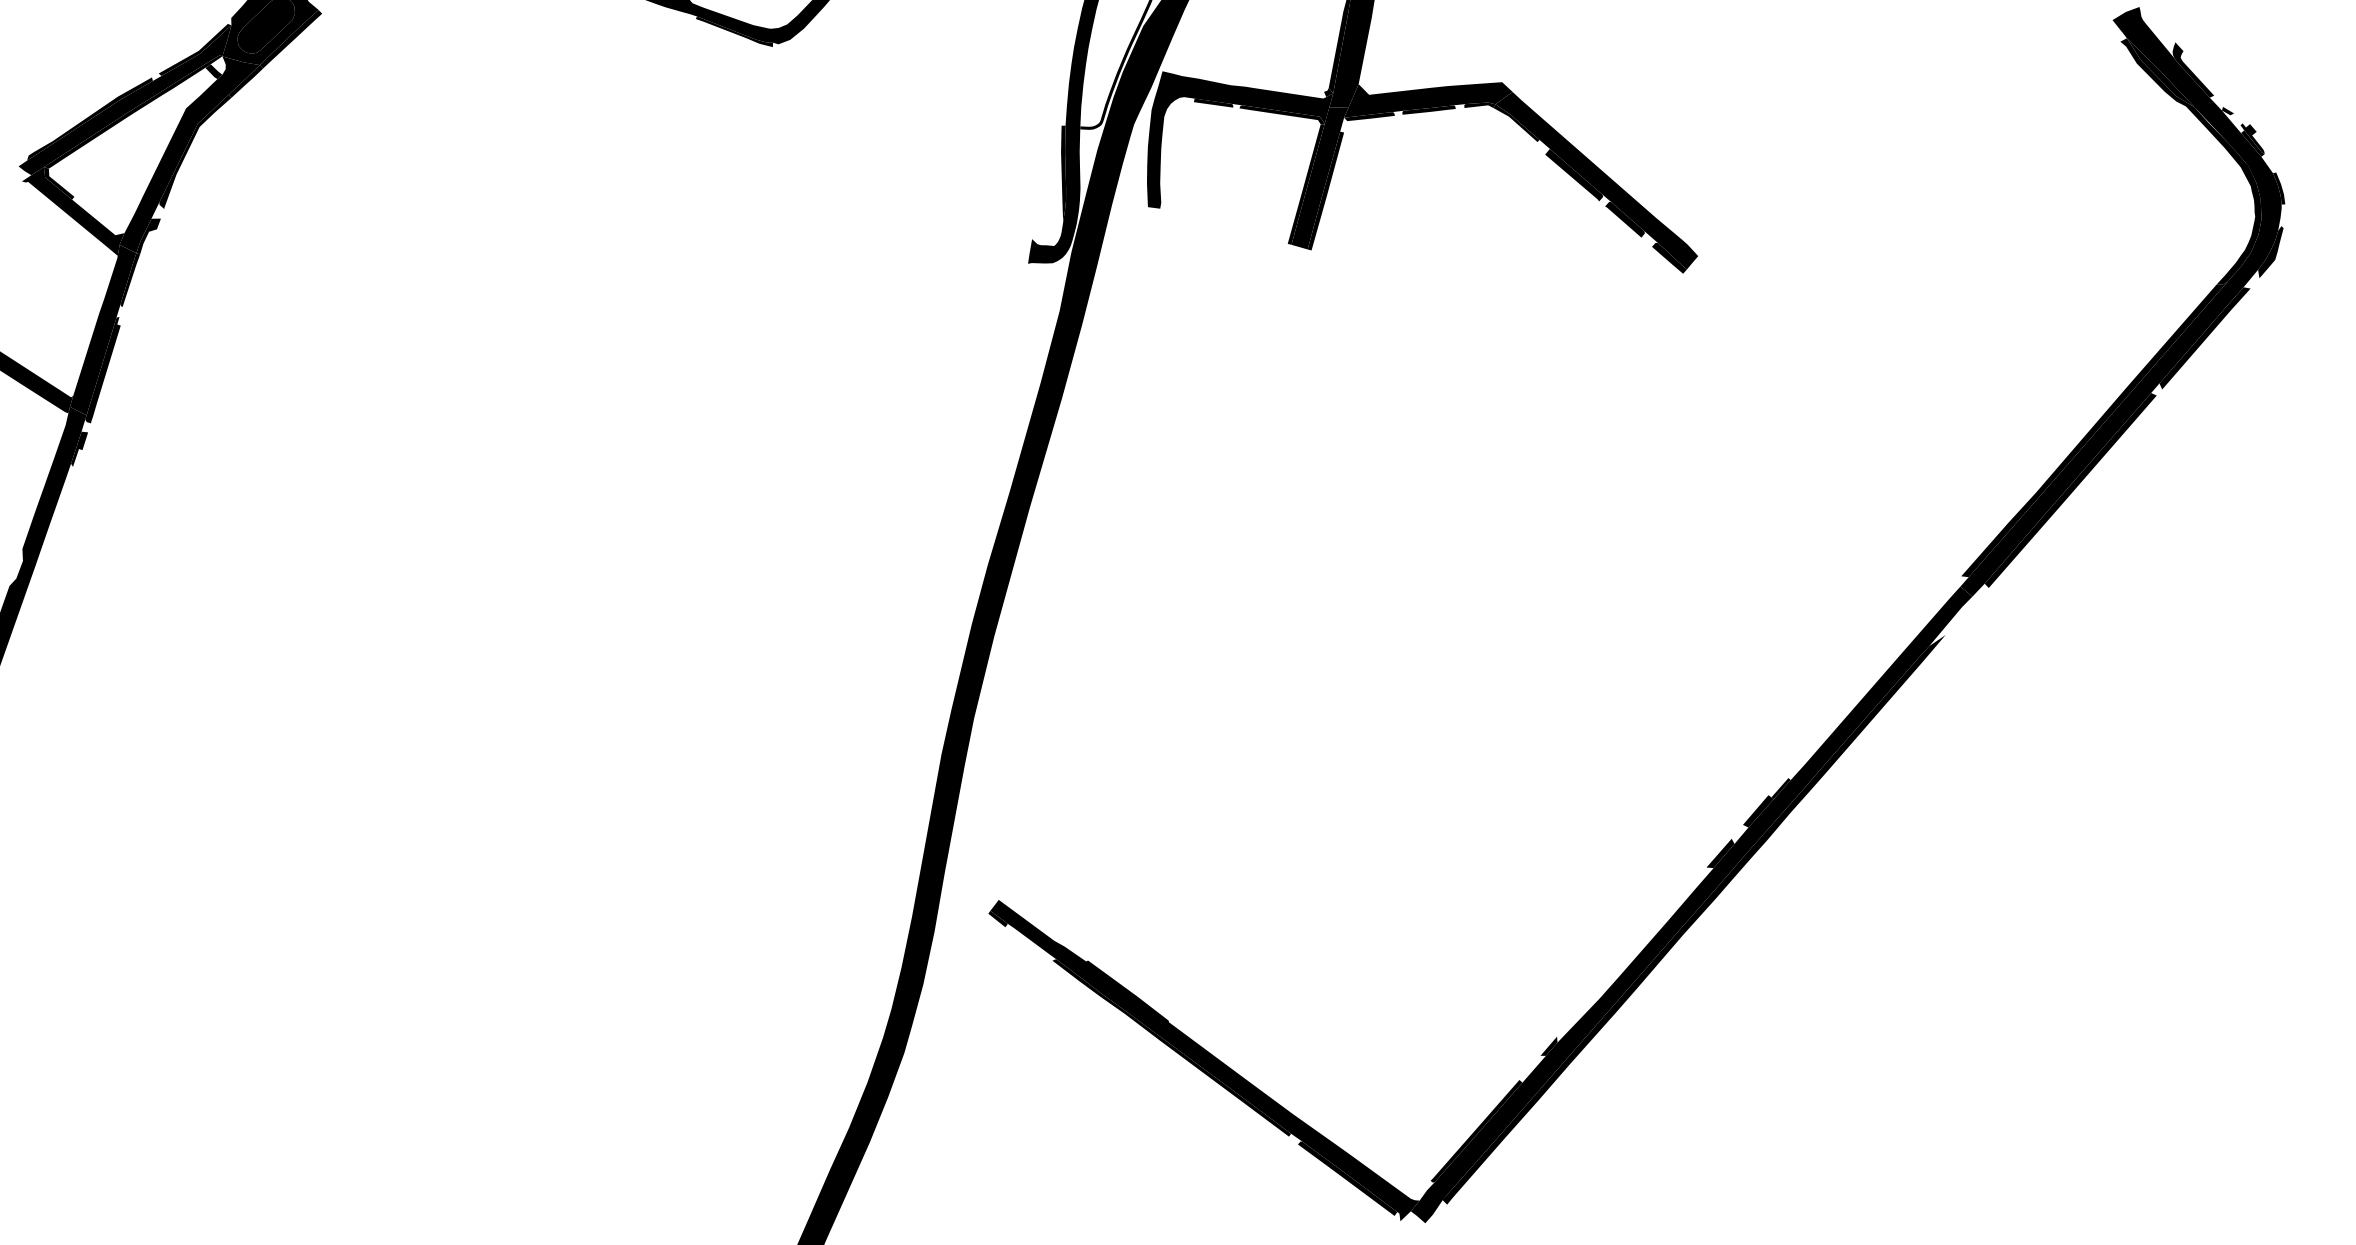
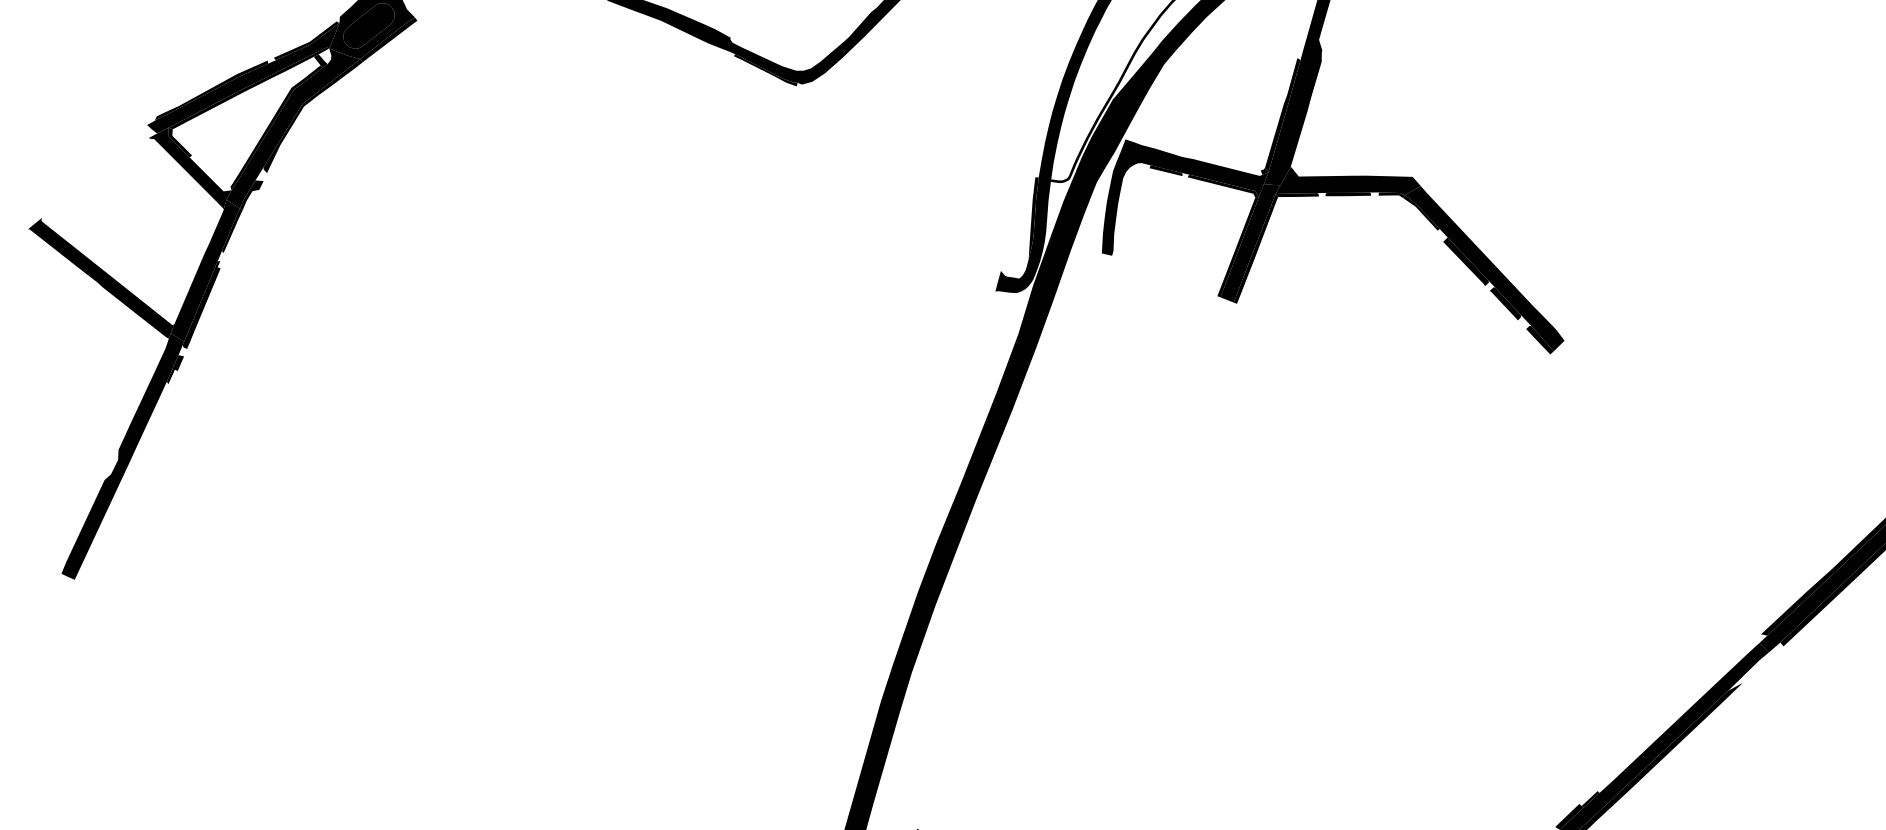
fill: (1343, 124) -> (1274, 199), added
fill: (169, 155) -> (276, 128), added

